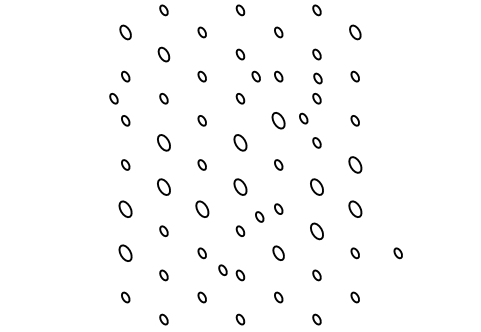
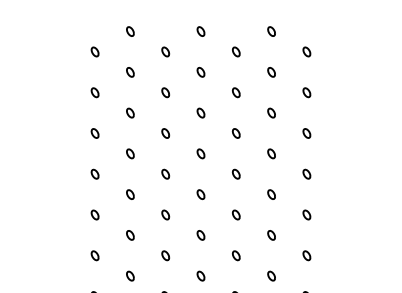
part: (125, 32) -> (94, 52), size x0.71
part: (354, 32) -> (306, 52), size x0.71
part: (163, 54) -> (129, 72), size x0.71
part: (255, 76) -> (214, 92), removed
part: (317, 78) -> (272, 94), removed
part: (113, 98) -> (83, 112), removed
part: (303, 118) -> (259, 131), removed
part: (278, 120) -> (236, 133), size x0.62
part: (163, 142) -> (129, 153), size x0.62
part: (240, 142) -> (201, 153), size x0.62
part: (354, 164) -> (306, 173), size x0.62
part: (163, 186) -> (129, 194), size x0.62
part: (240, 186) -> (201, 194), size x0.62
part: (316, 186) -> (271, 194), size x0.62
part: (125, 208) -> (94, 214), size x0.62
part: (201, 208) -> (165, 214), size x0.62
part: (354, 208) -> (306, 214), size x0.62
part: (259, 216) -> (218, 221), removed
part: (316, 230) -> (271, 234), size x0.62
part: (125, 253) -> (94, 255), size x0.62
part: (278, 253) -> (236, 255), size x0.71
part: (397, 253) -> (345, 255), removed
part: (222, 269) -> (184, 270), removed

